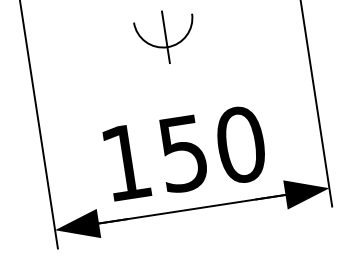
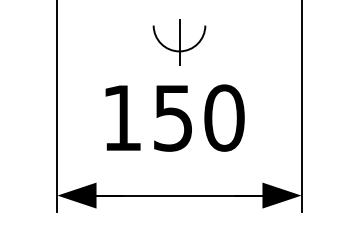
text: (184, 152) -> (174, 117), moved

